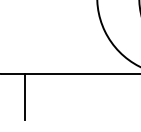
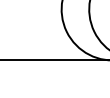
line: (25, 96) -> (14, 74), removed

